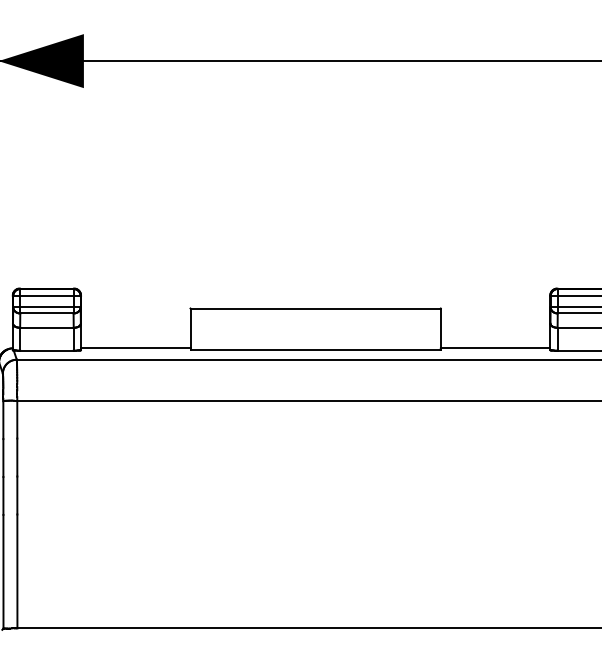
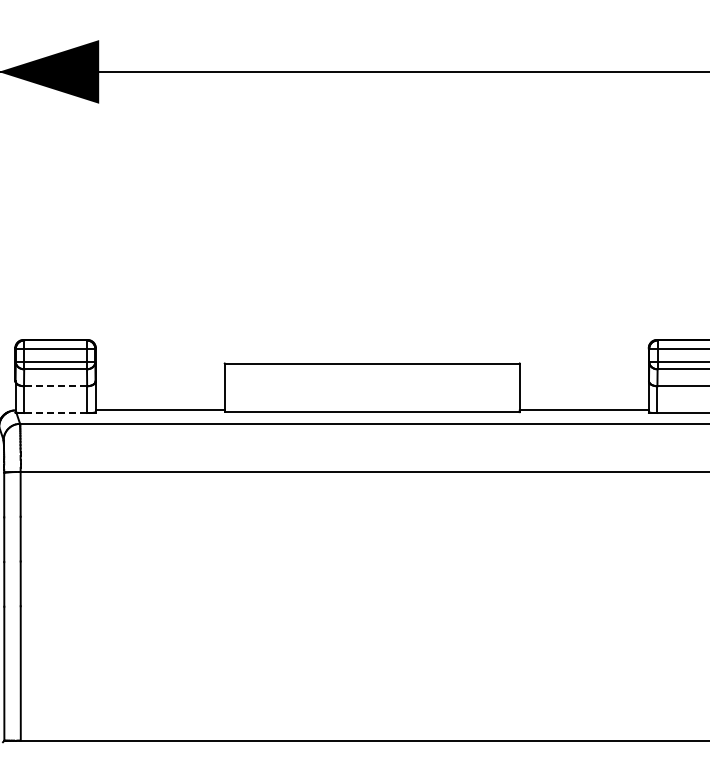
line: (46, 328) -> (55, 386), solid -> dashed
line: (46, 350) -> (55, 413), solid -> dashed

